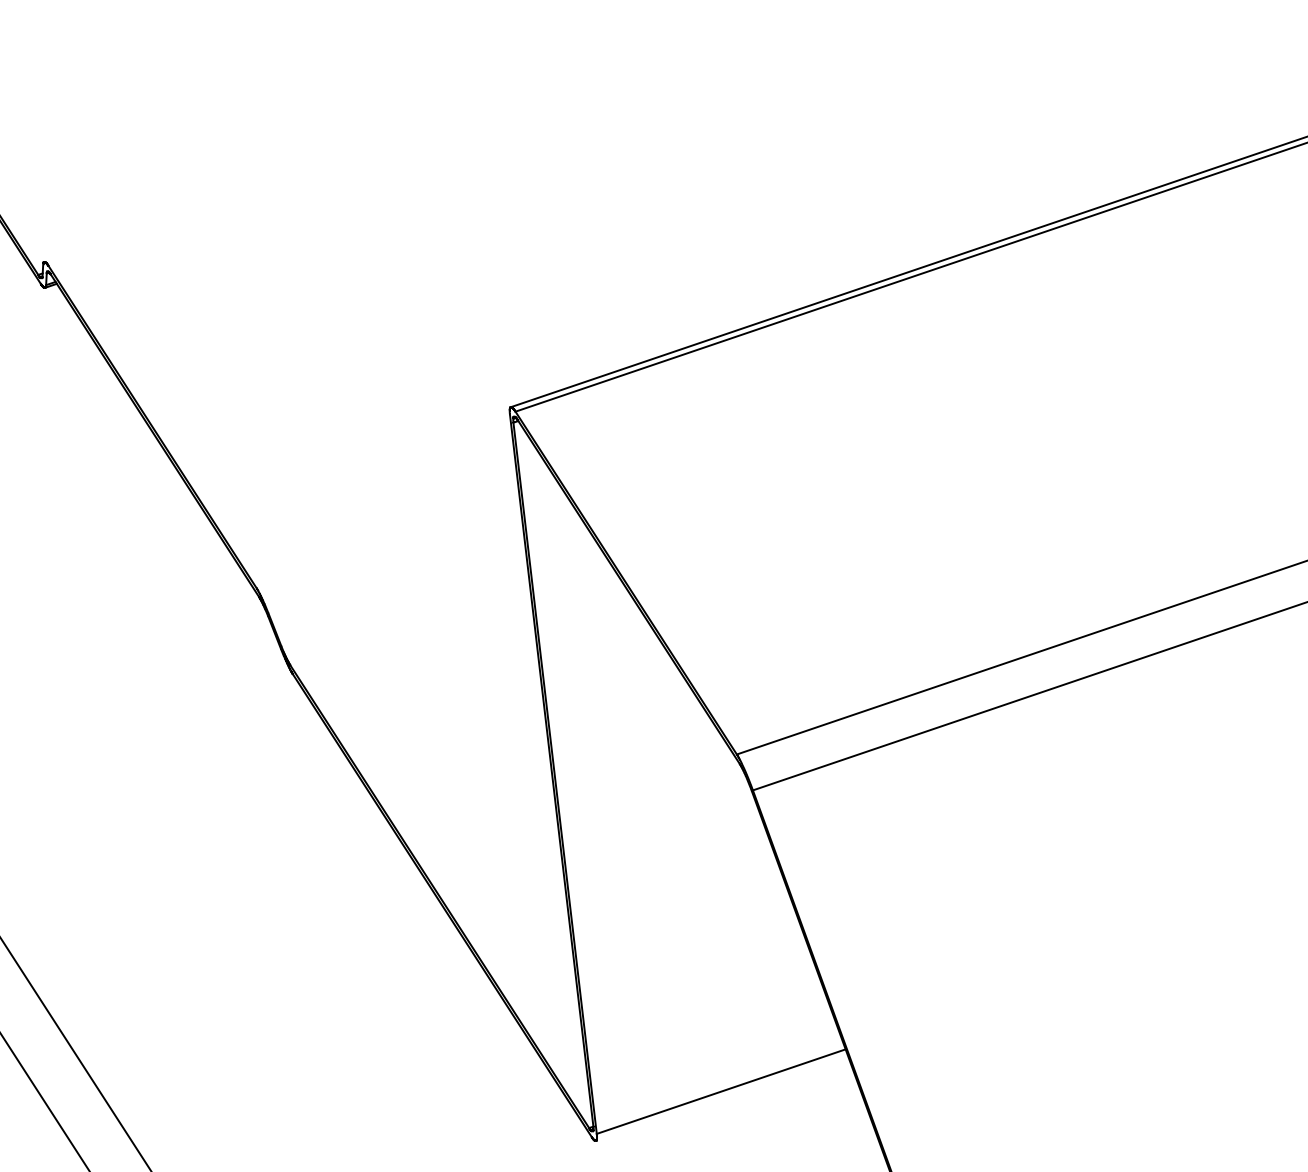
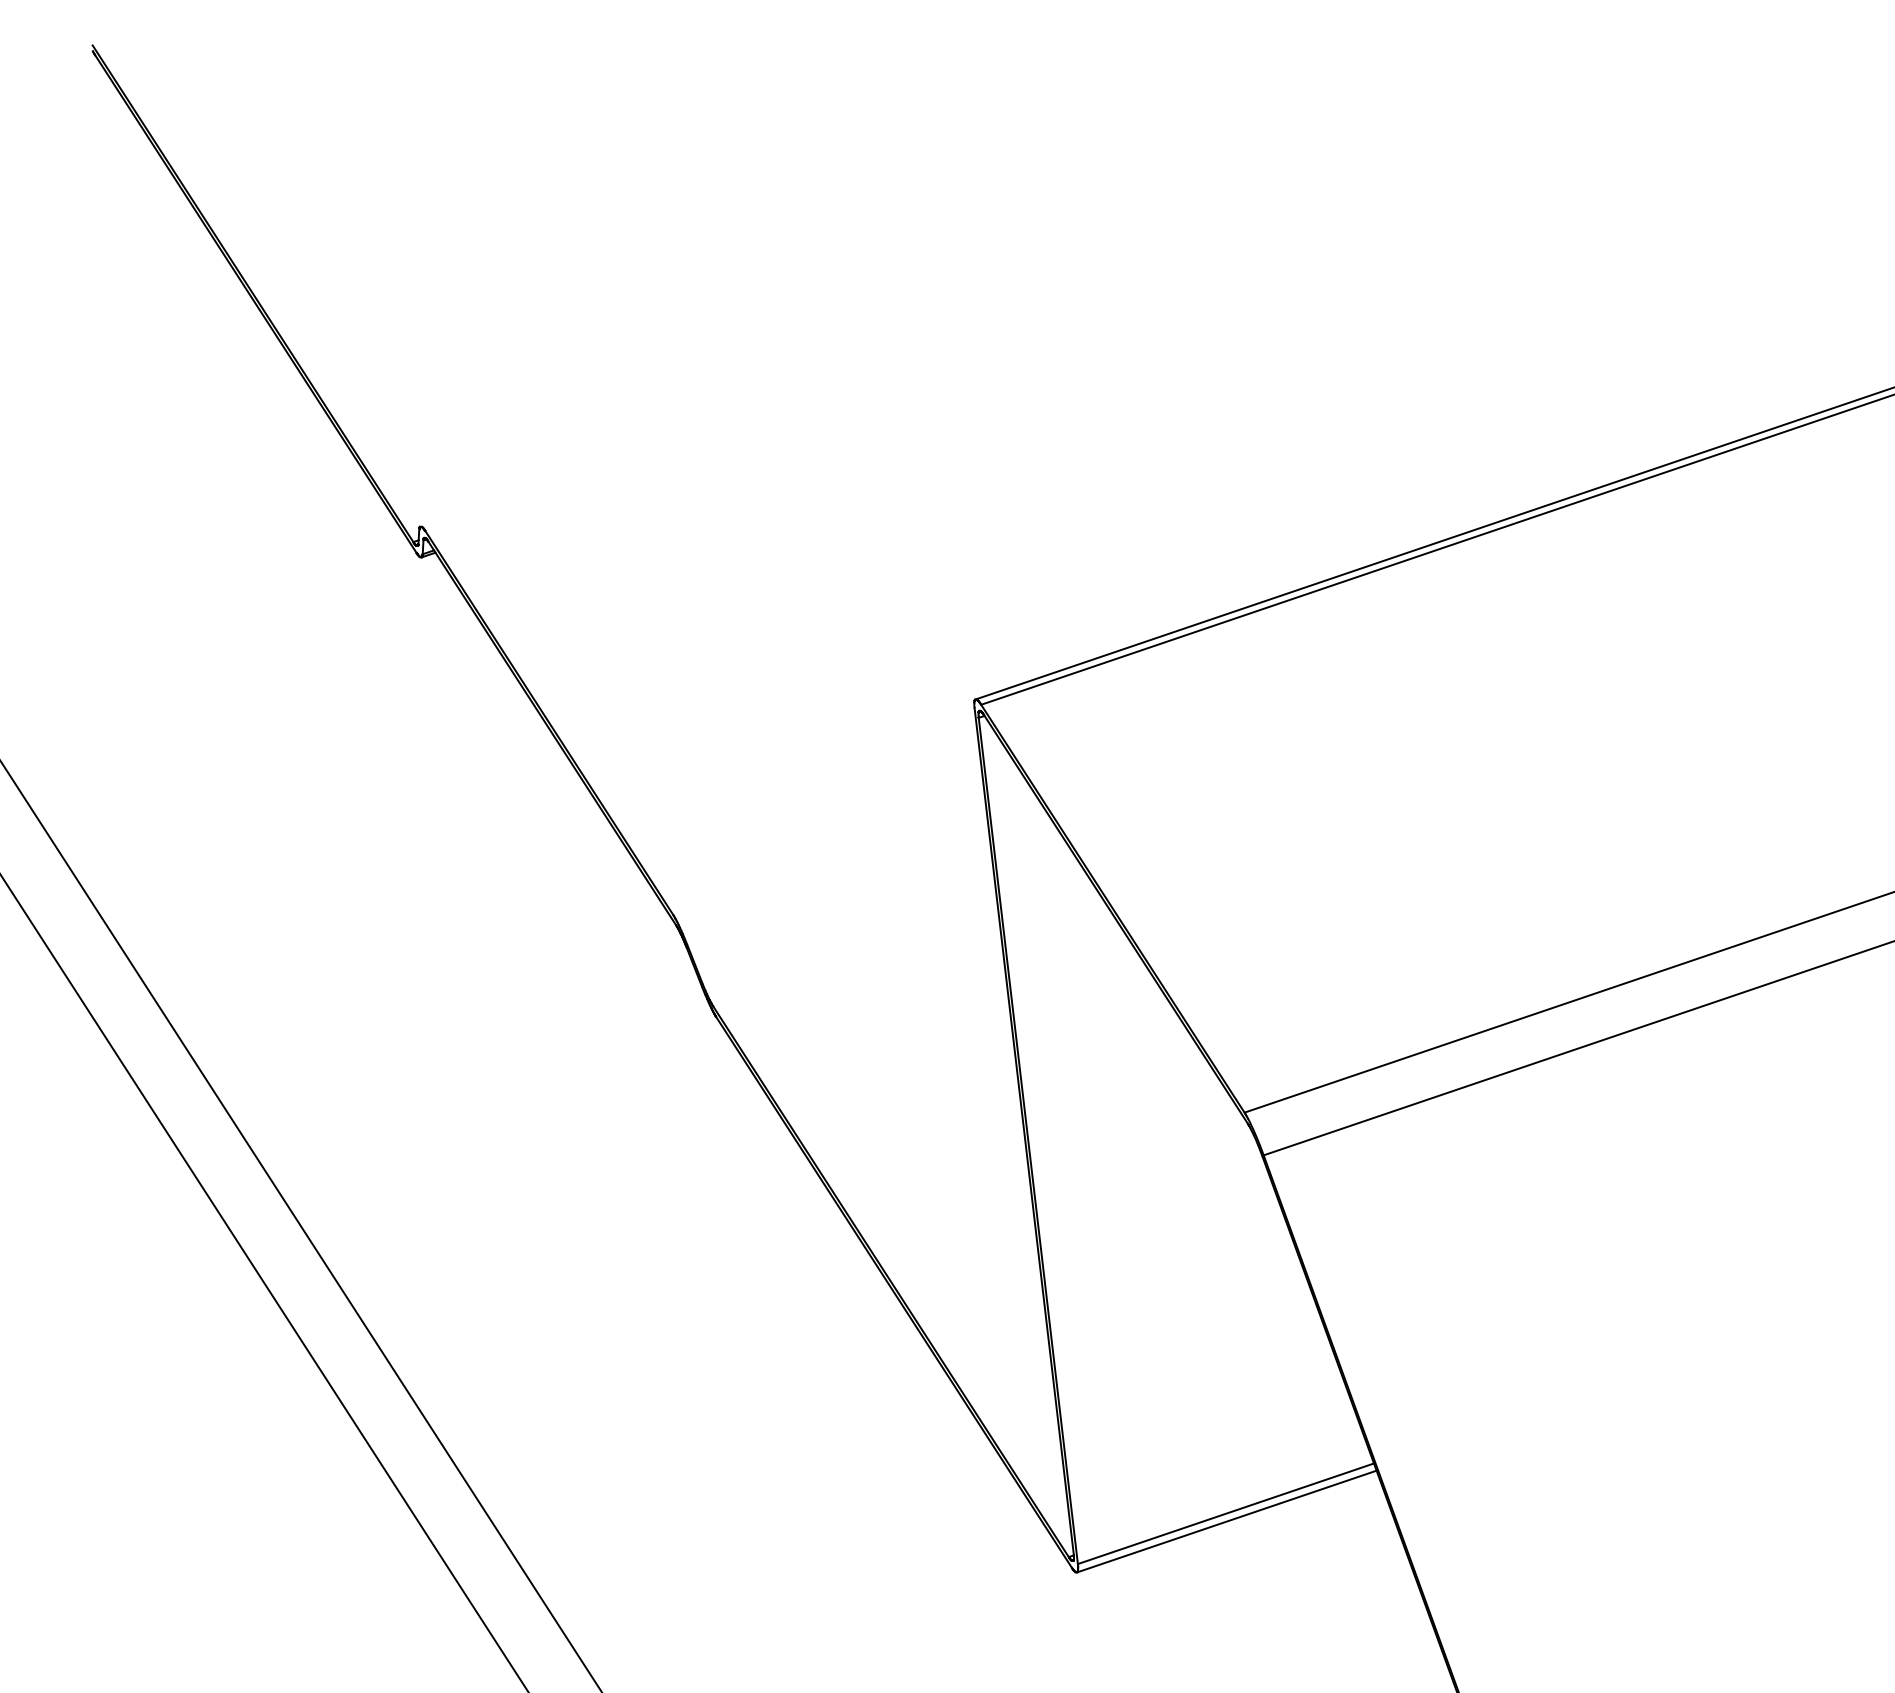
line: (721, 1098) -> (1226, 1521), added

